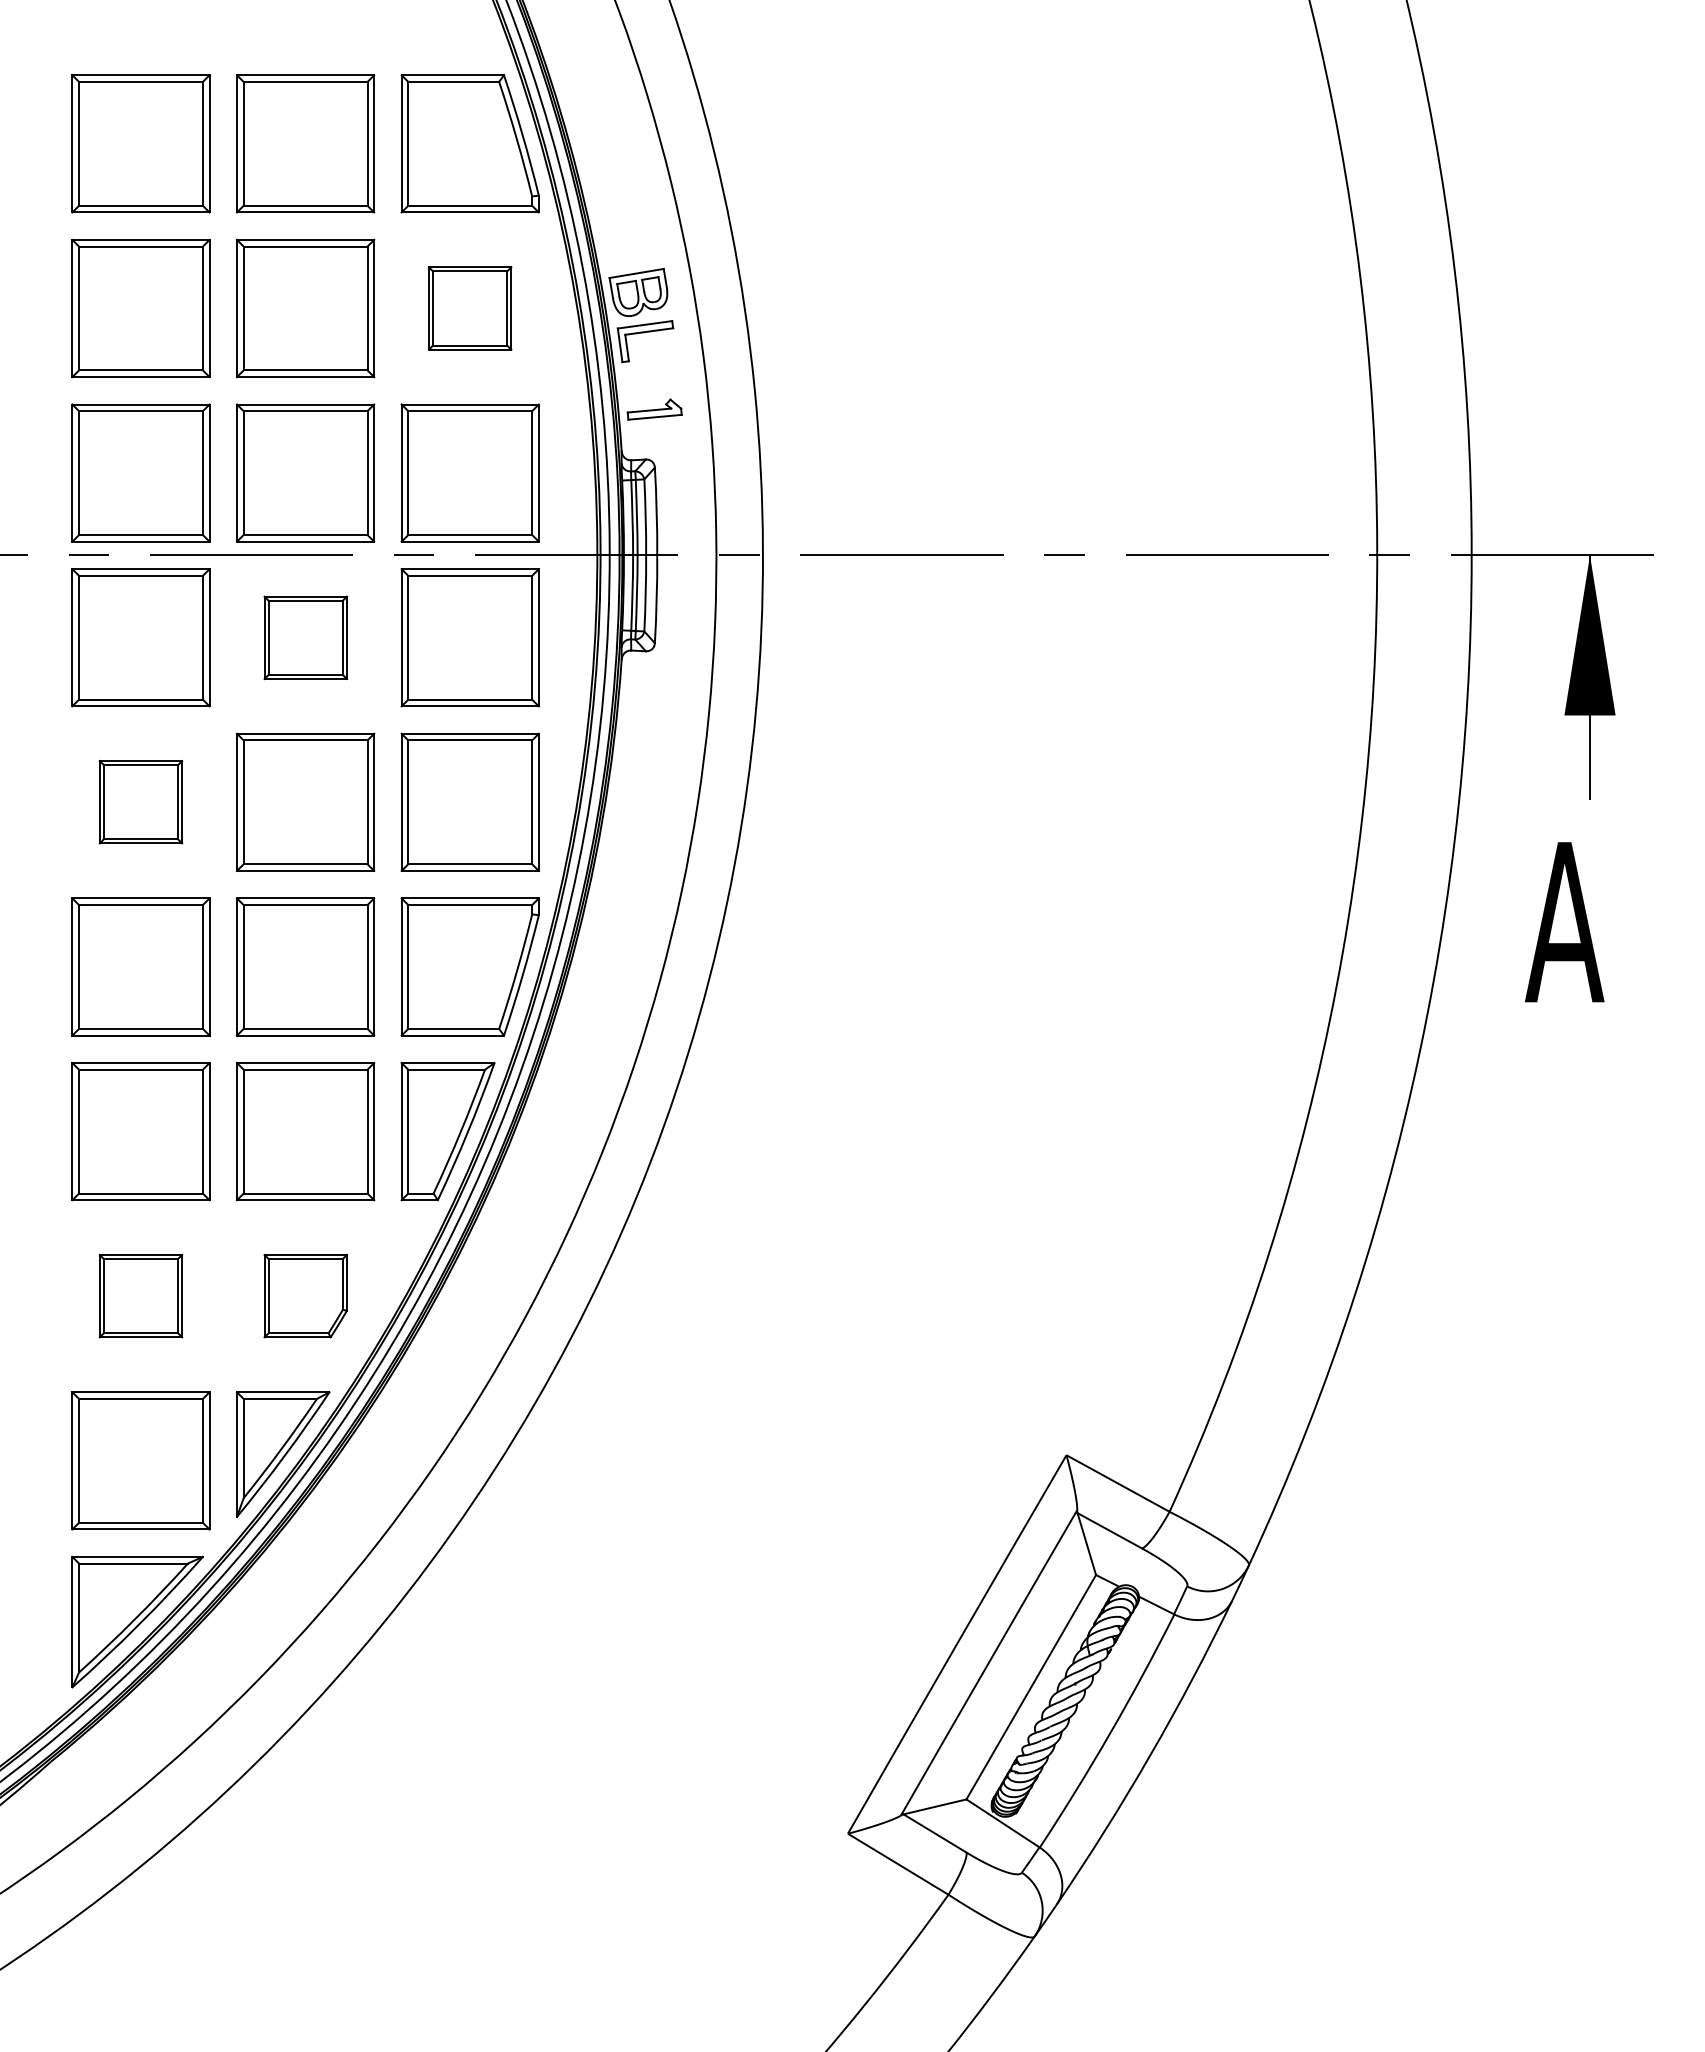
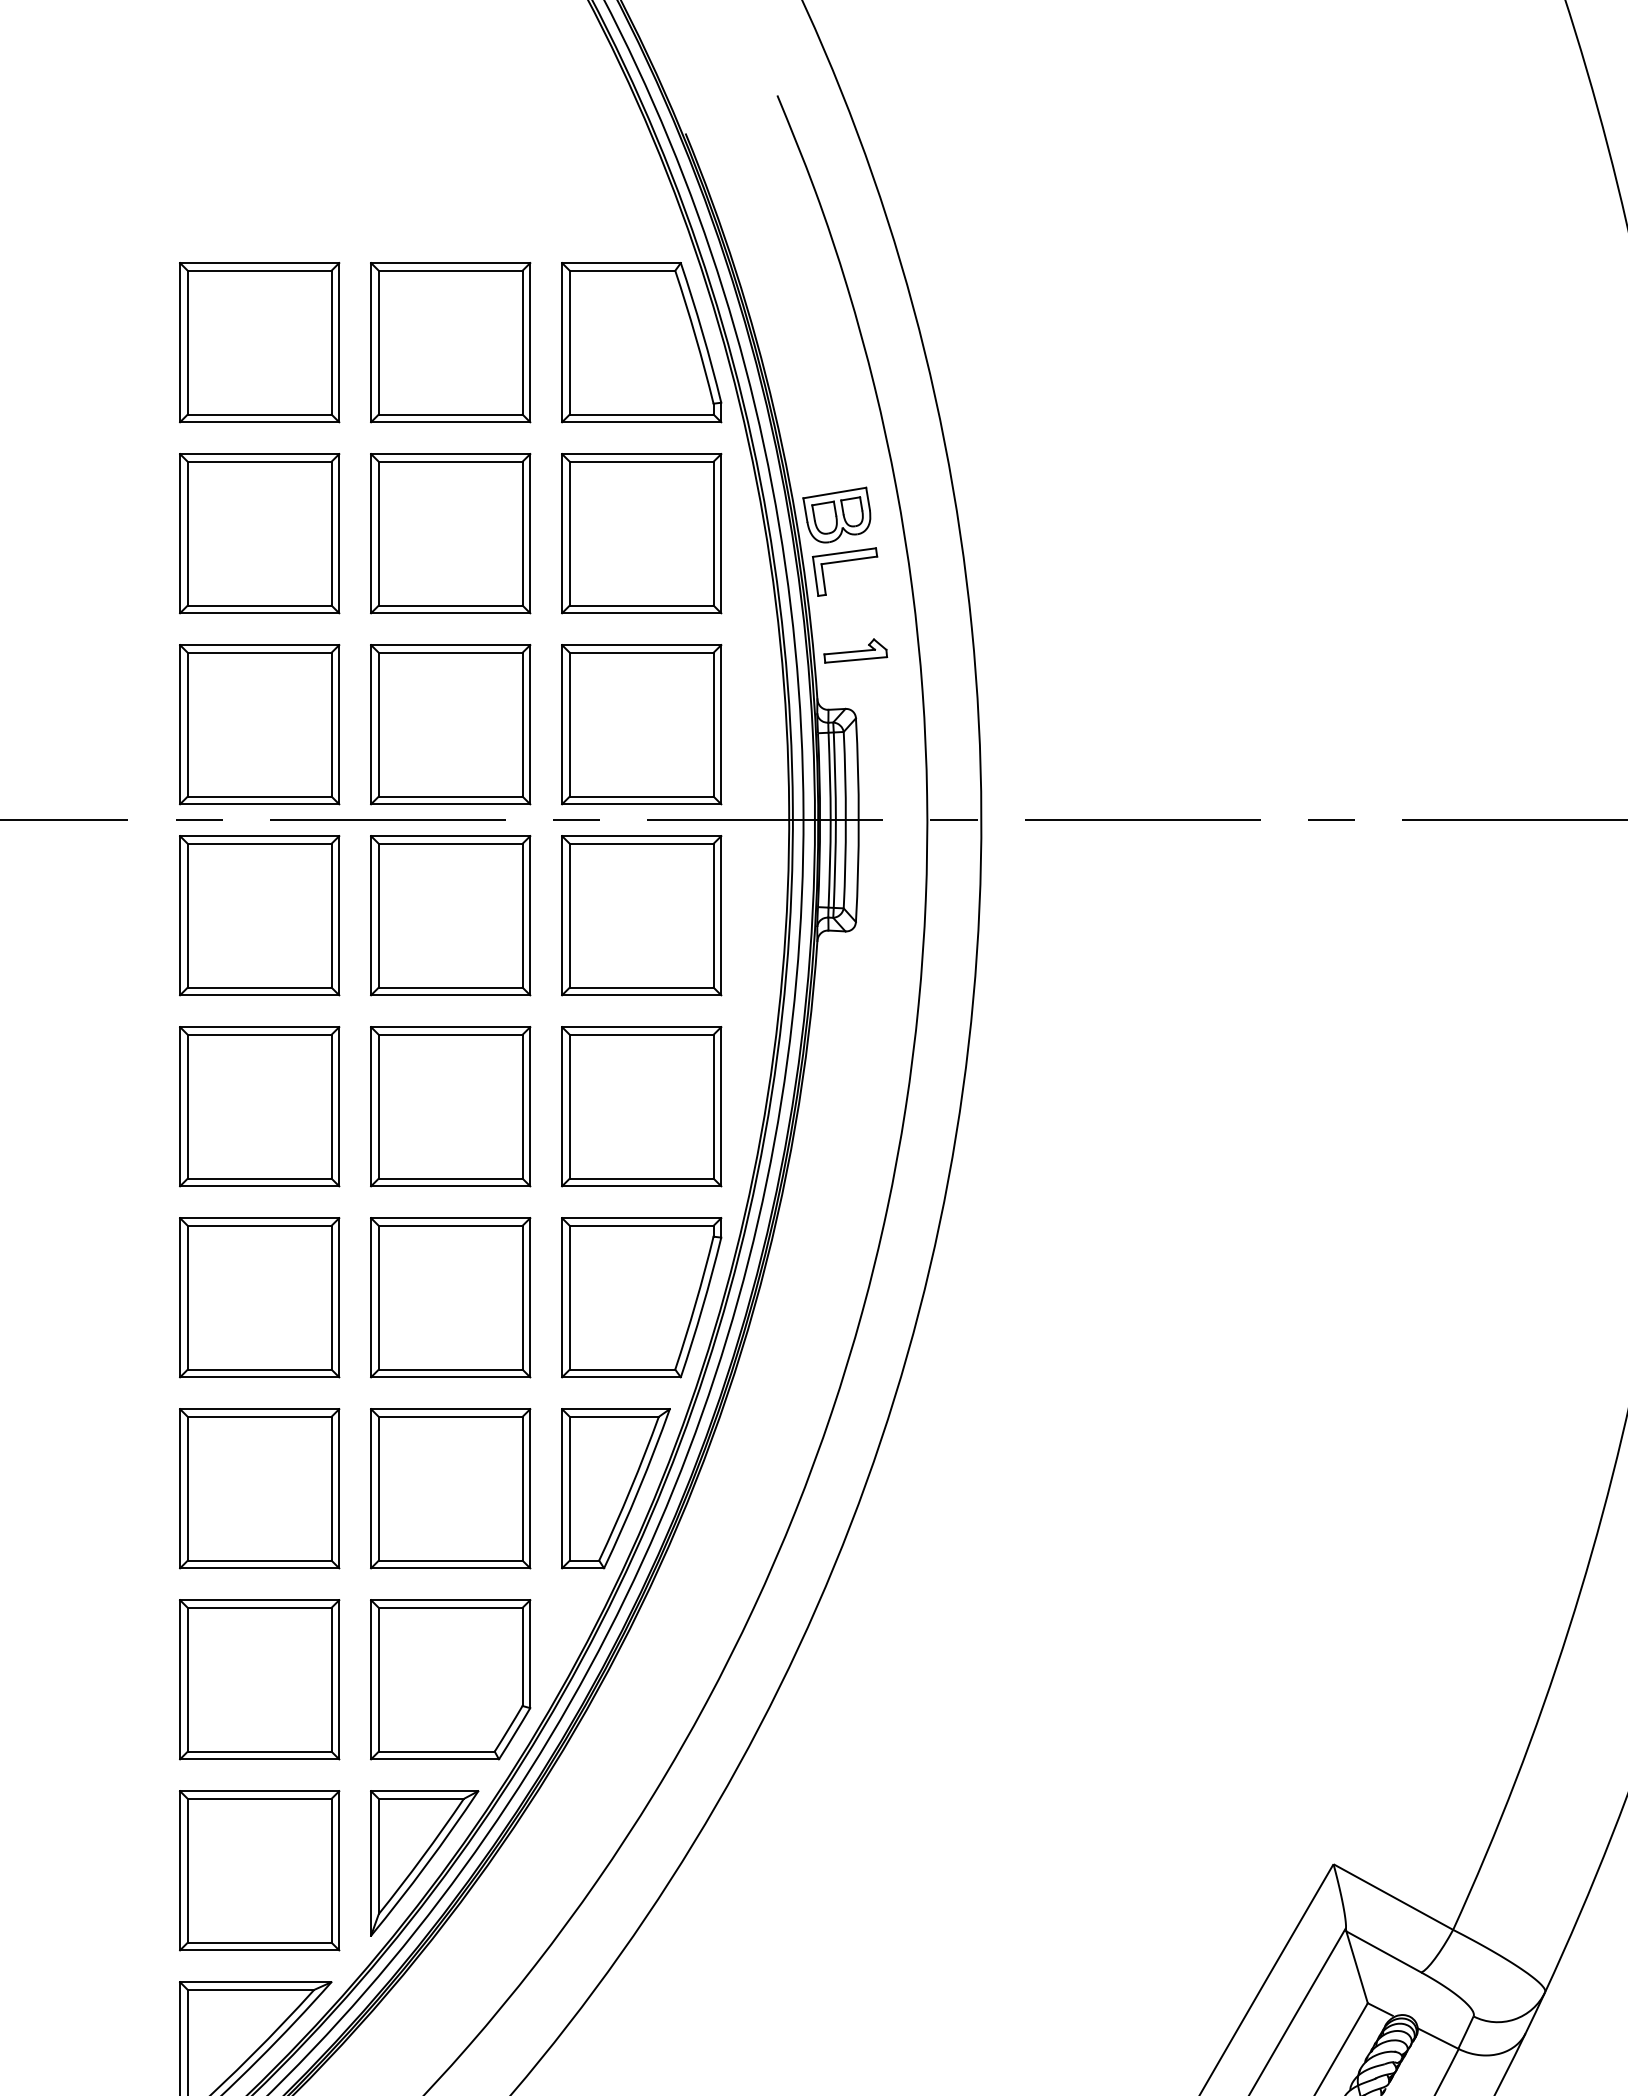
part: (469, 308) -> (640, 533), size x1.67
part: (305, 637) -> (450, 915), size x1.67
part: (140, 801) -> (259, 1105), size x1.67
part: (140, 1295) -> (259, 1678), size x1.67
part: (305, 1295) -> (450, 1678), size x1.67

